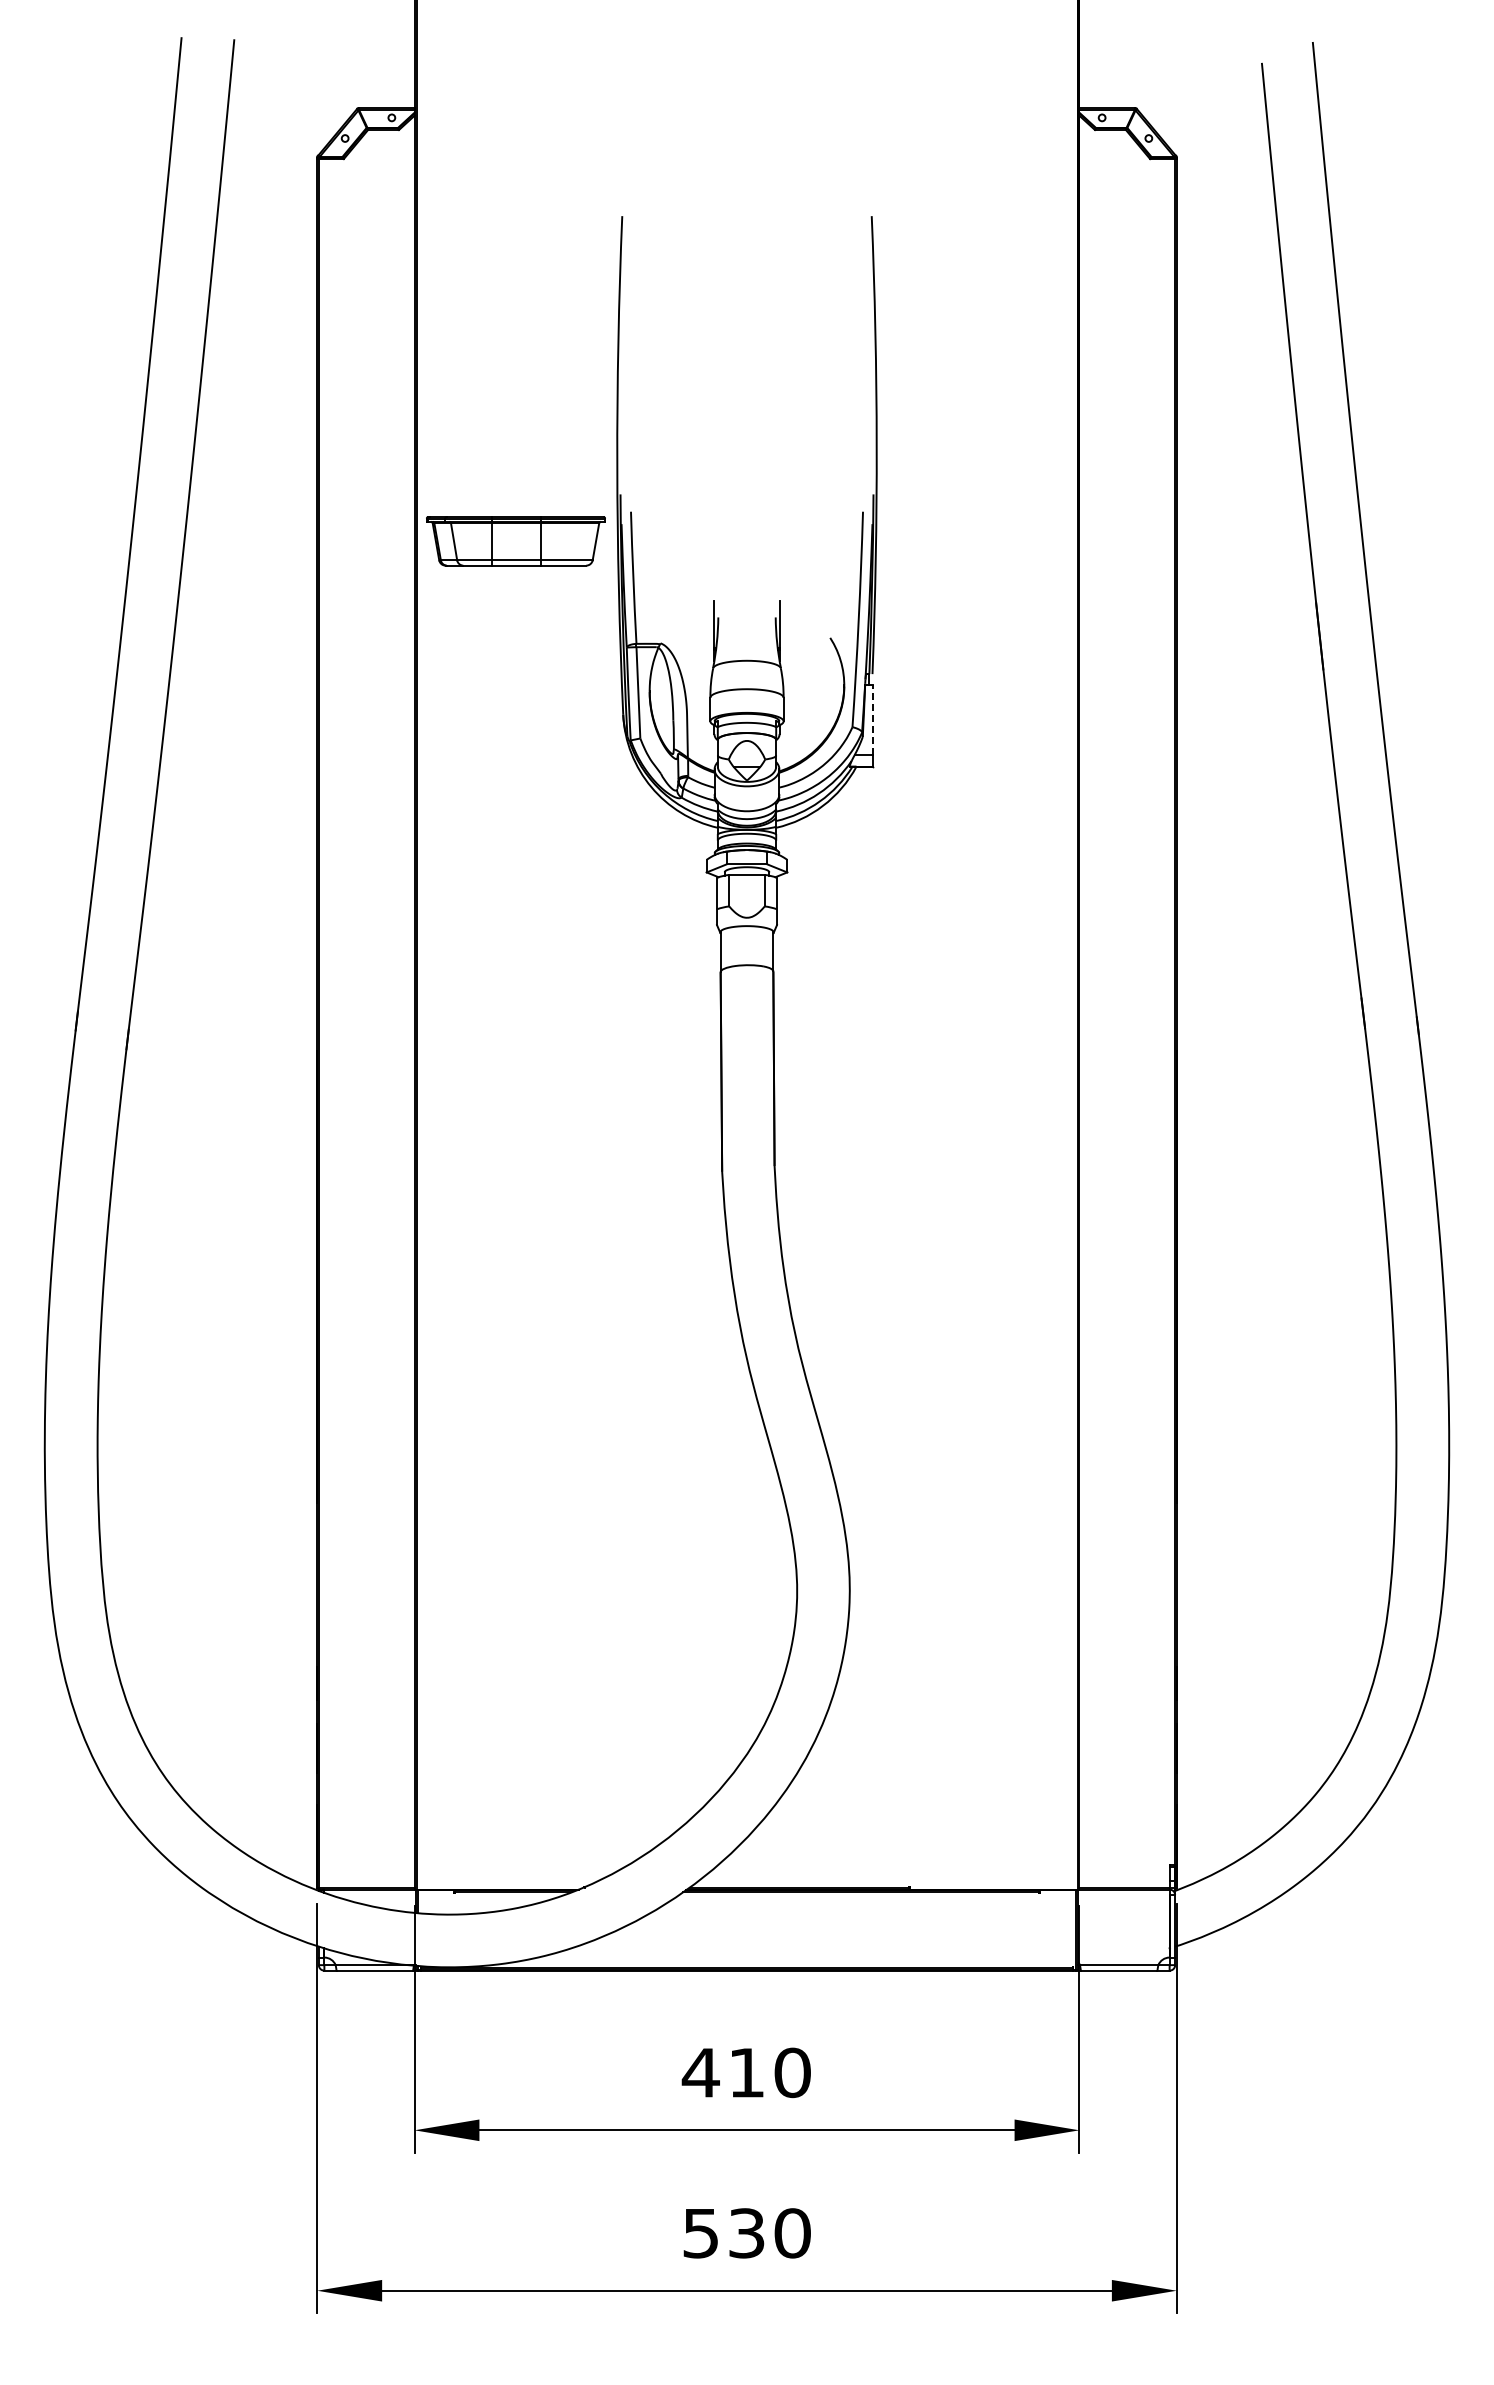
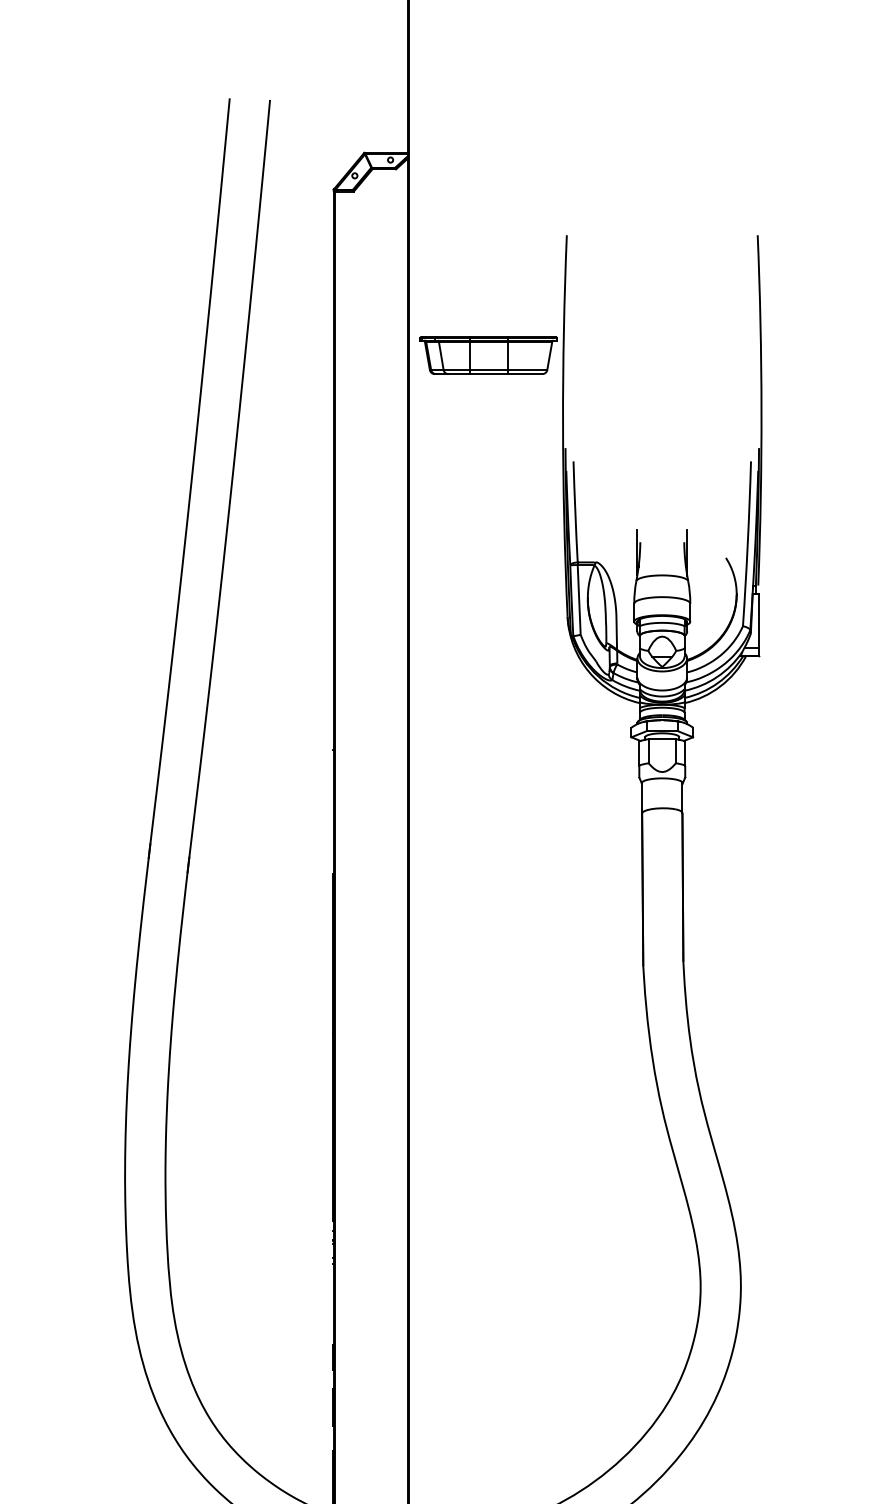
part: (515, 541) -> (488, 355), moved
line: (873, 720) -> (759, 621), dashed -> solid

